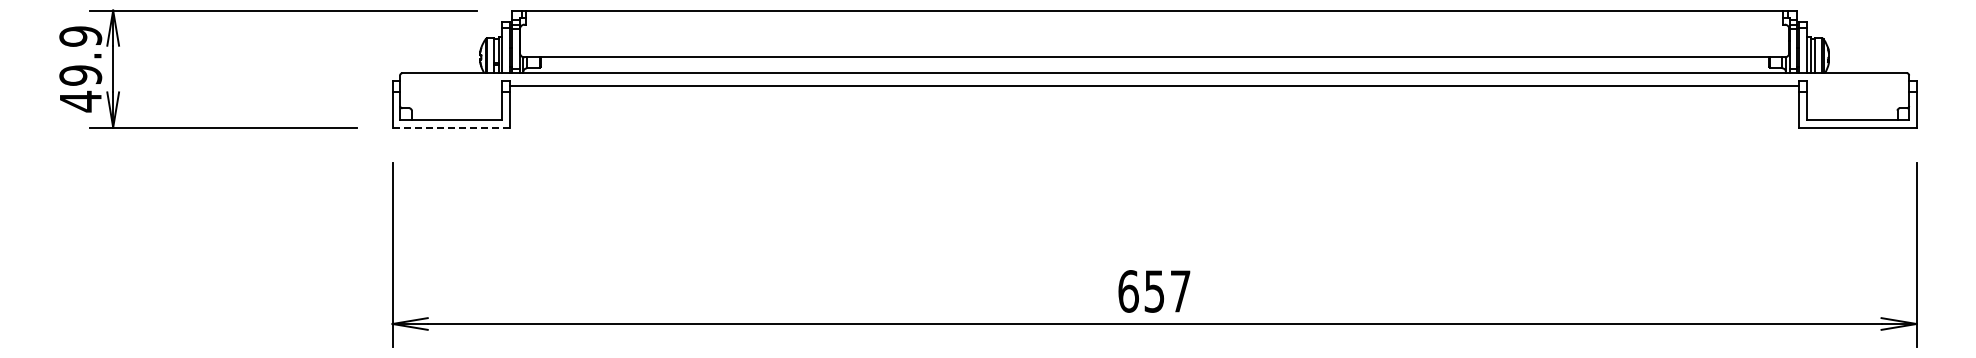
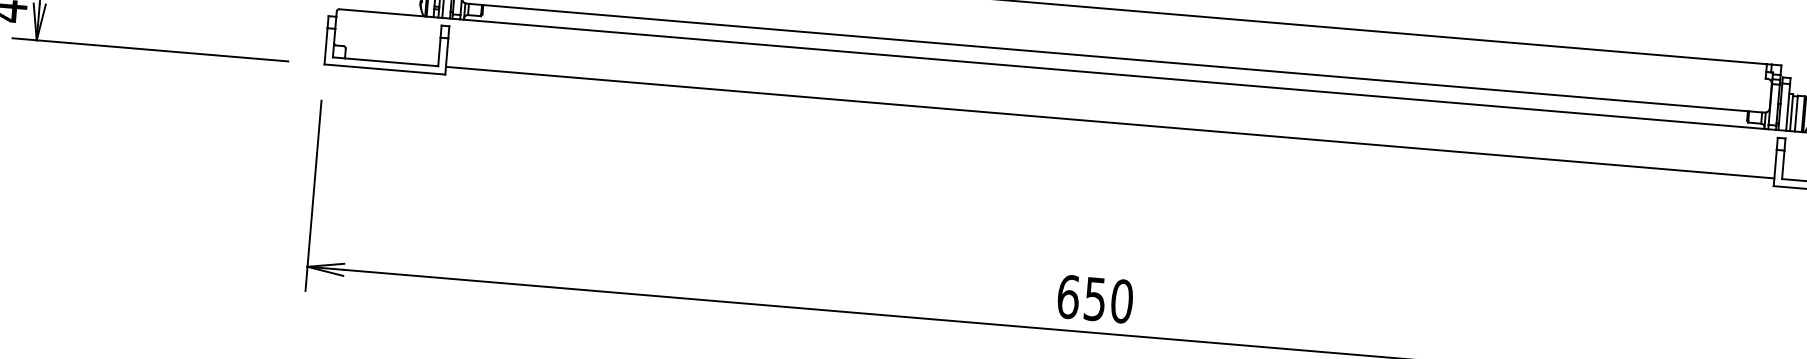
line: (1154, 86) -> (1109, 123), moved
line: (451, 127) -> (385, 69), dashed -> solid
text: (1180, 291) -> (1121, 301), 657 -> 650

